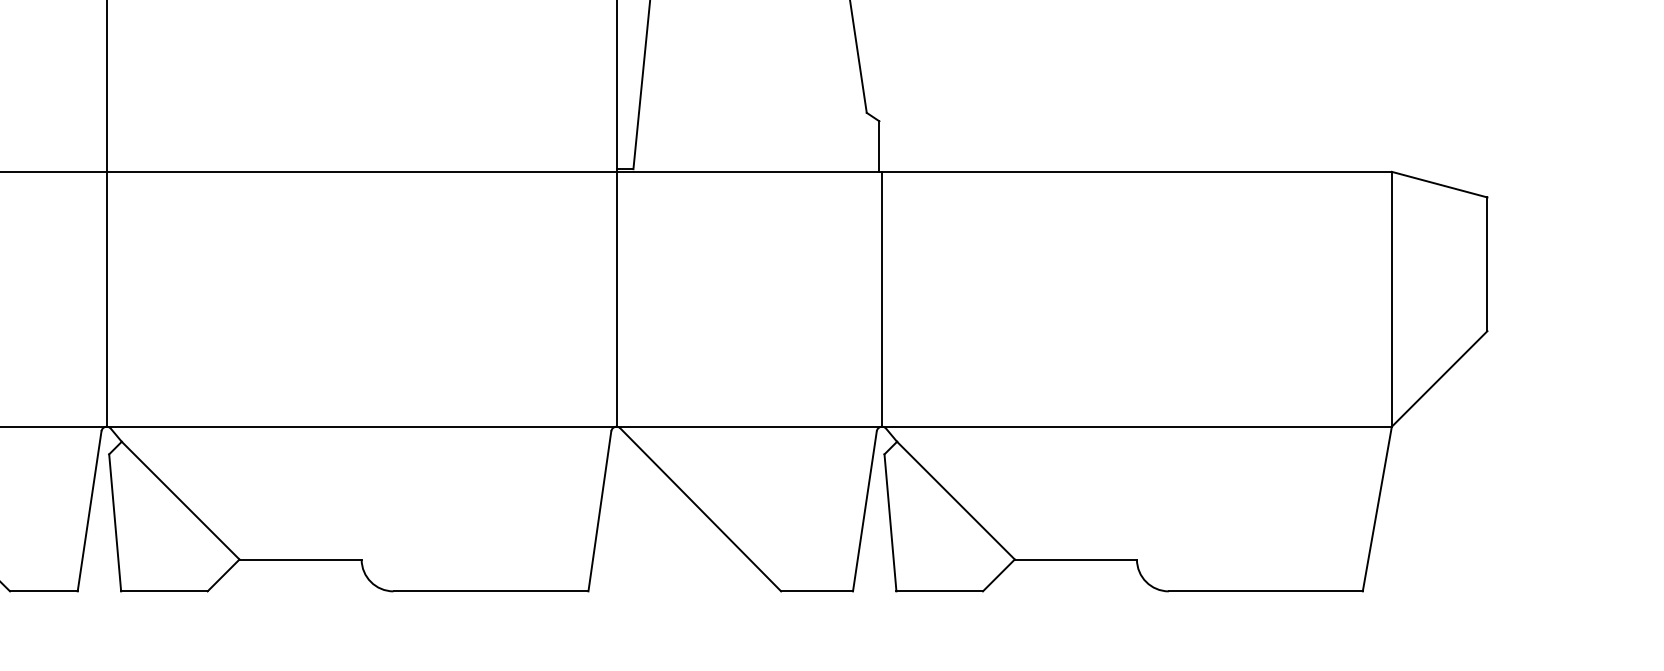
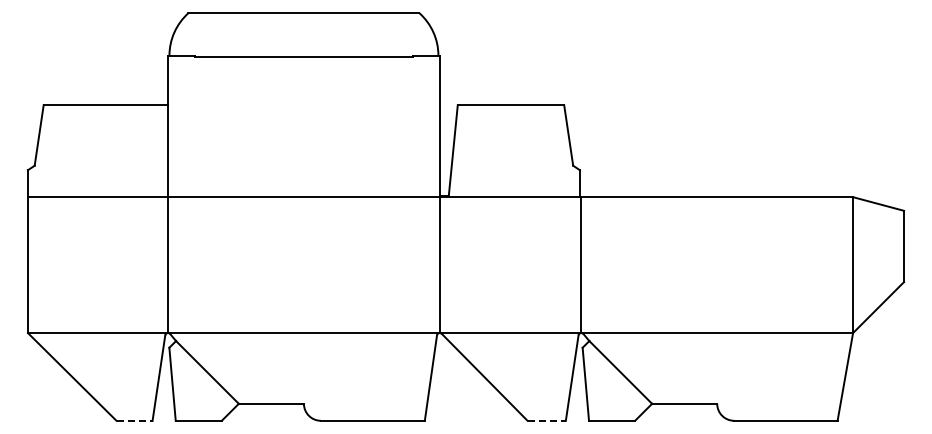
line: (45, 590) -> (135, 420), solid -> dashed
line: (818, 590) -> (547, 420), solid -> dashed

